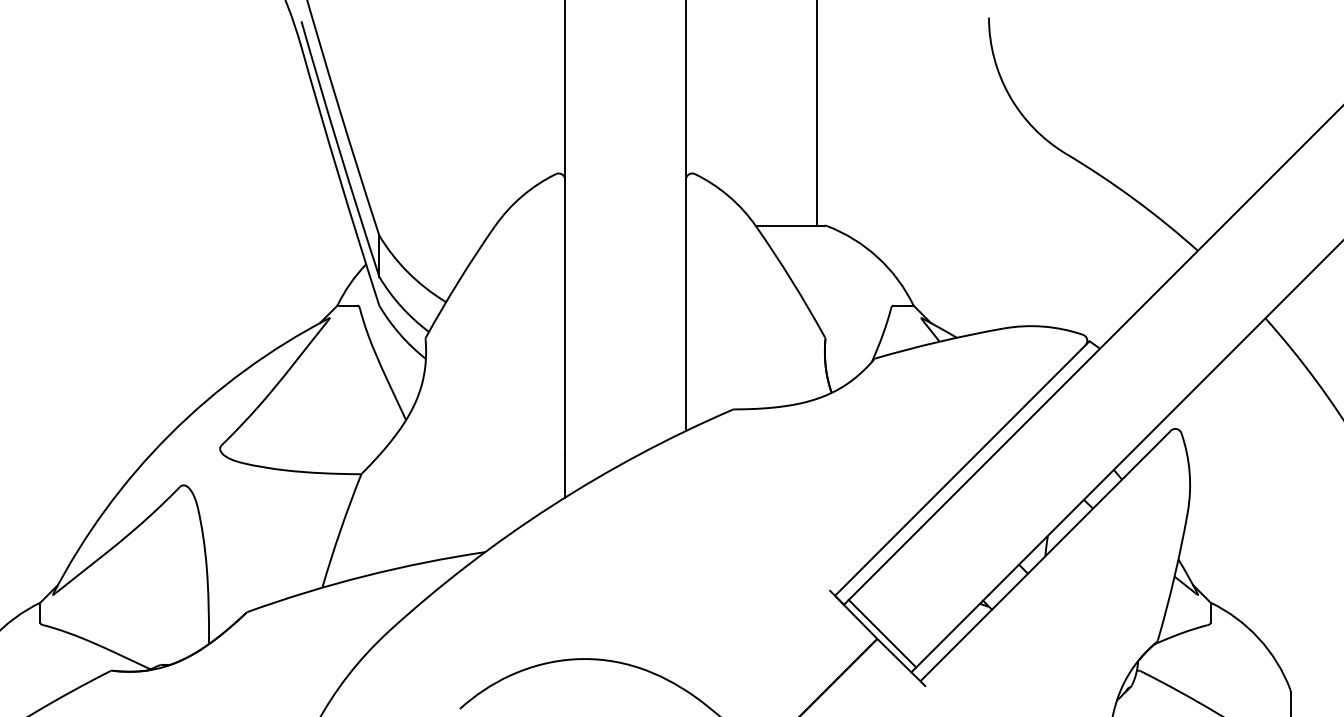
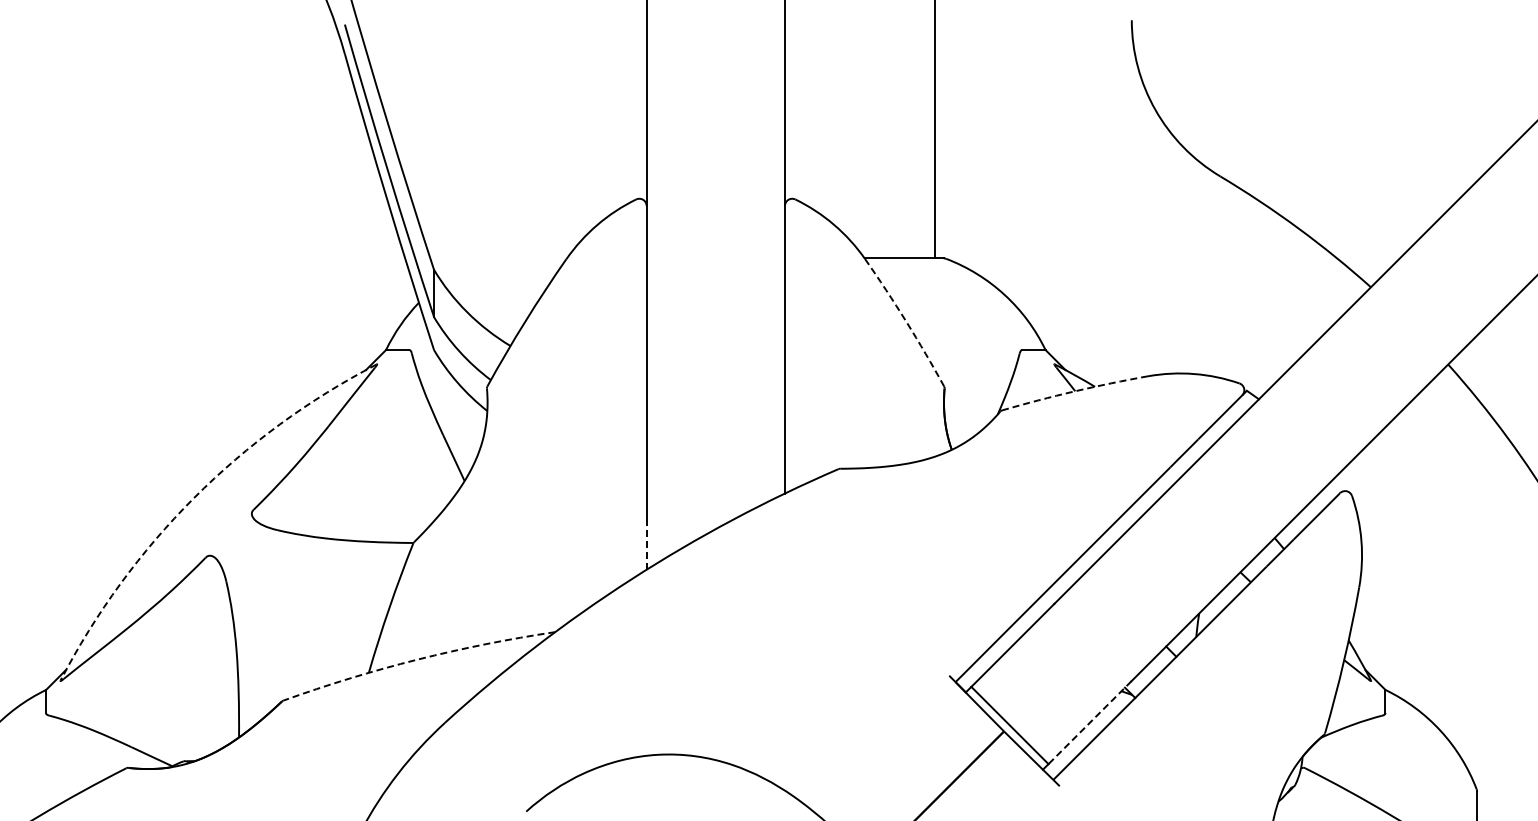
arc: (792, 280) -> (906, 321), solid -> dashed
arc: (938, 341) -> (1074, 391), solid -> dashed
arc: (170, 434) -> (194, 497), solid -> dashed
line: (564, 475) -> (646, 544), solid -> dashed
arc: (364, 576) -> (417, 659), solid -> dashed
line: (952, 631) -> (1090, 722), solid -> dashed

